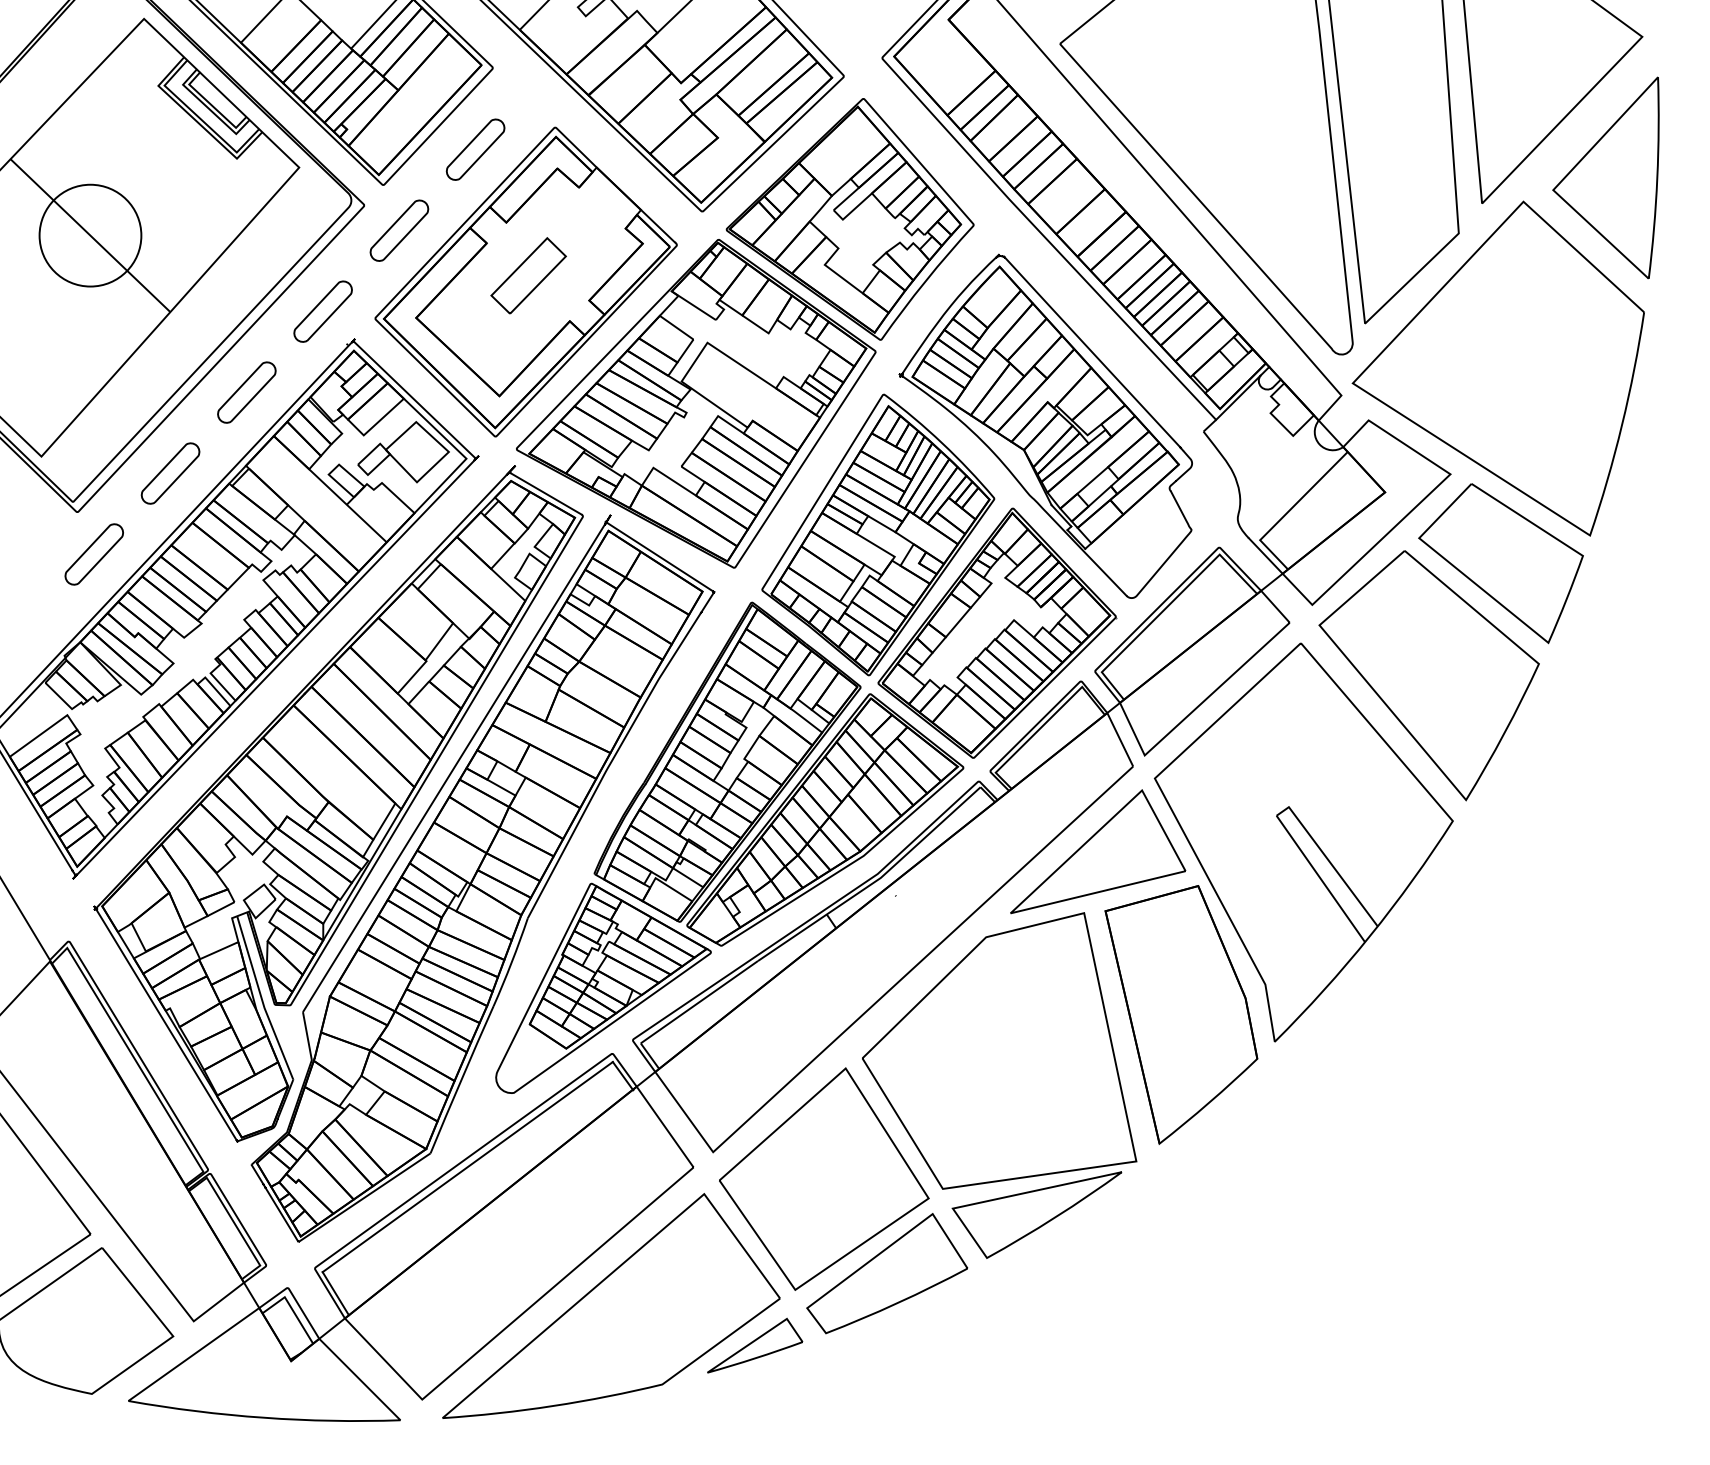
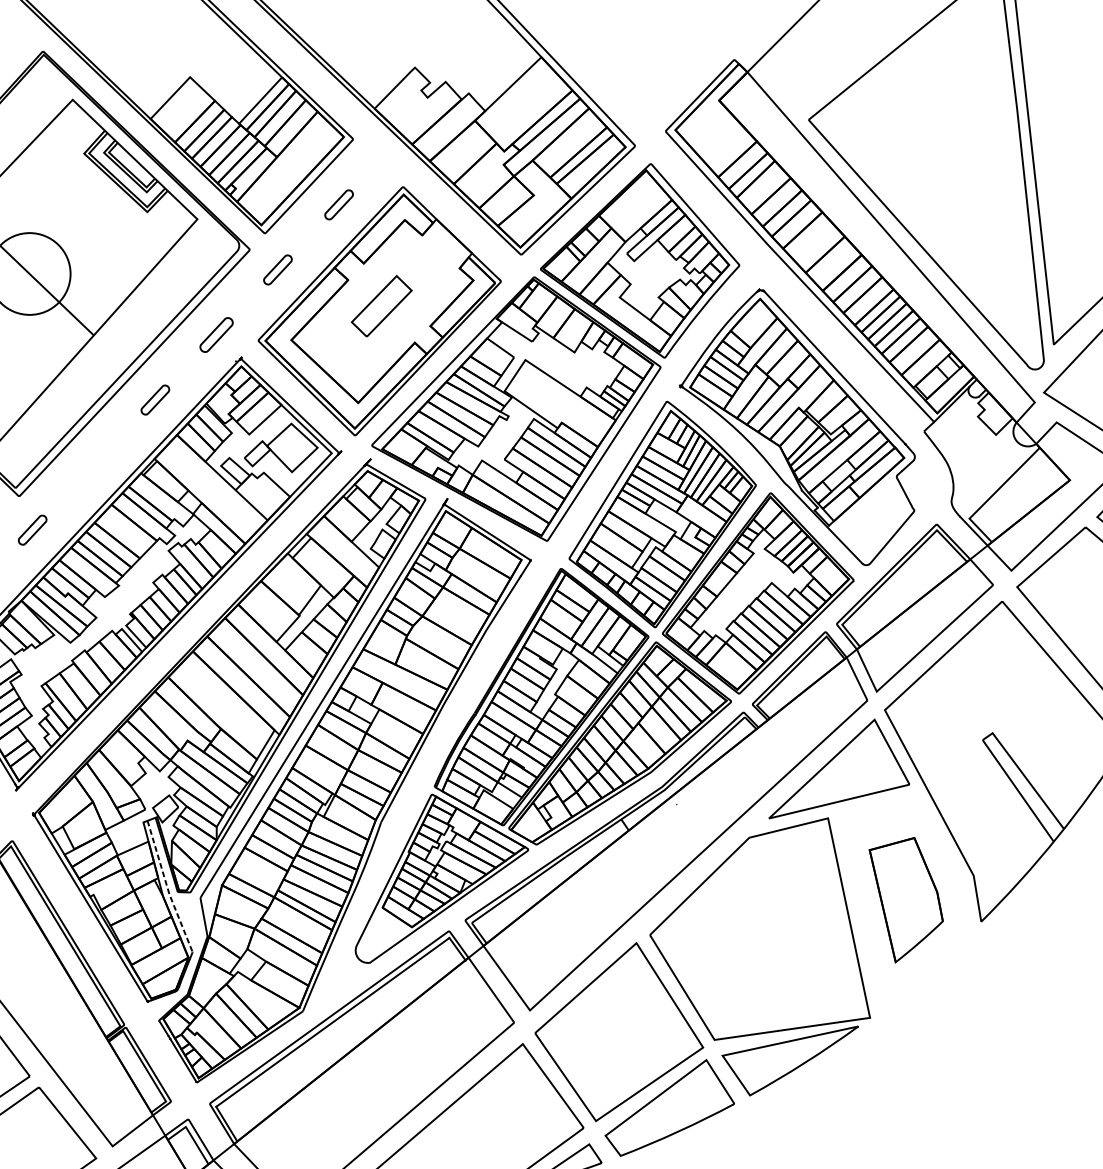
part: (475, 149) -> (339, 204), size x0.6
part: (399, 230) -> (277, 269), size x0.6
part: (322, 311) -> (216, 334), size x0.7
part: (246, 392) -> (155, 400), size x0.6
part: (170, 473) -> (93, 465), removed
part: (93, 554) -> (32, 530), size x0.6
line: (261, 999) -> (167, 887), solid -> dashed
part: (1181, 1014) -> (906, 899), size x0.6

